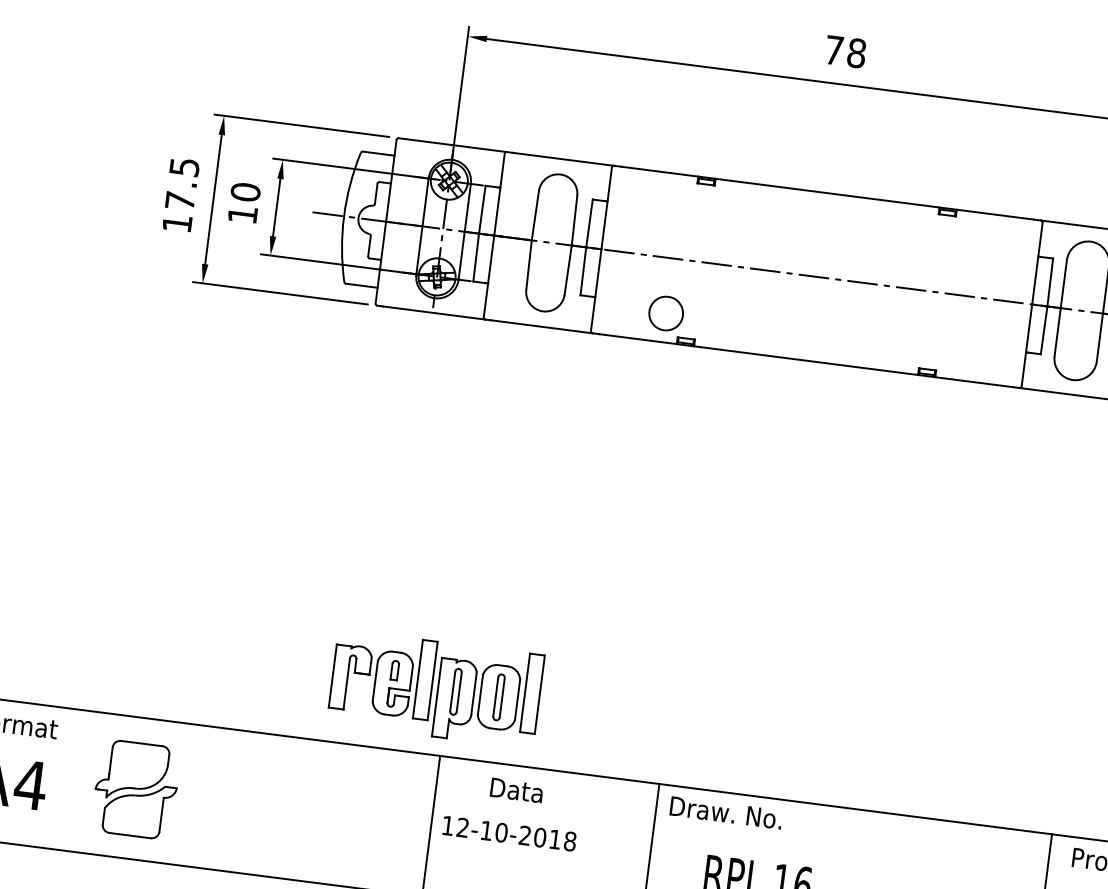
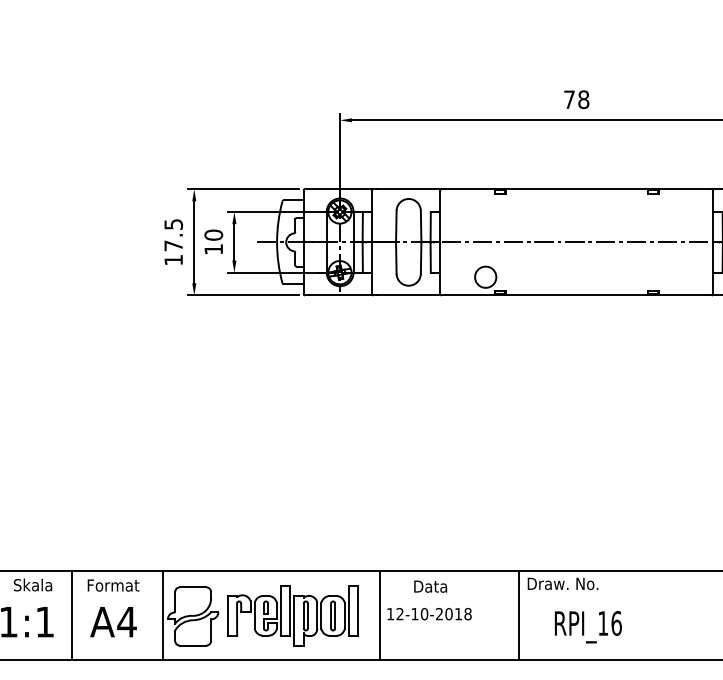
part: (435, 688) -> (292, 615), moved
line: (87, 781) -> (162, 615), added

